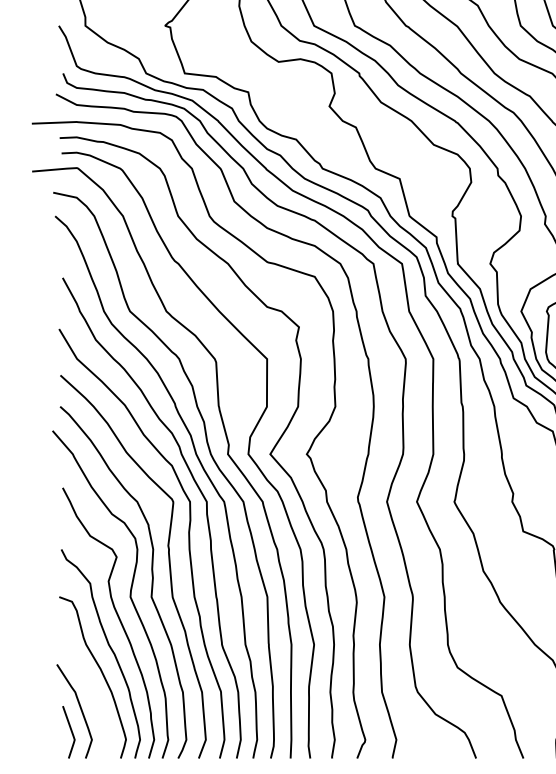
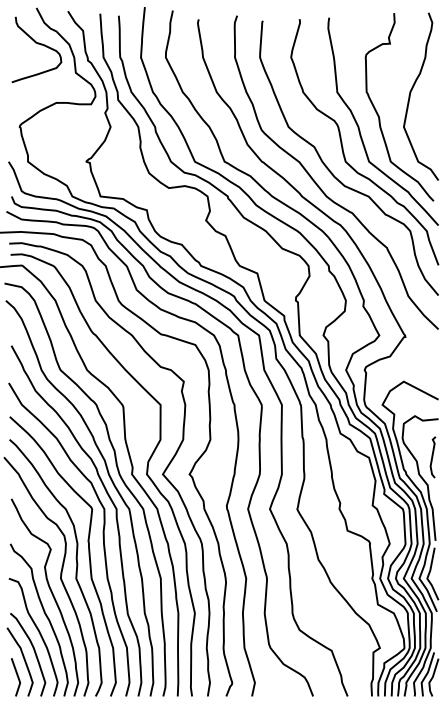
curve: (94, 699) -> (34, 653), added

